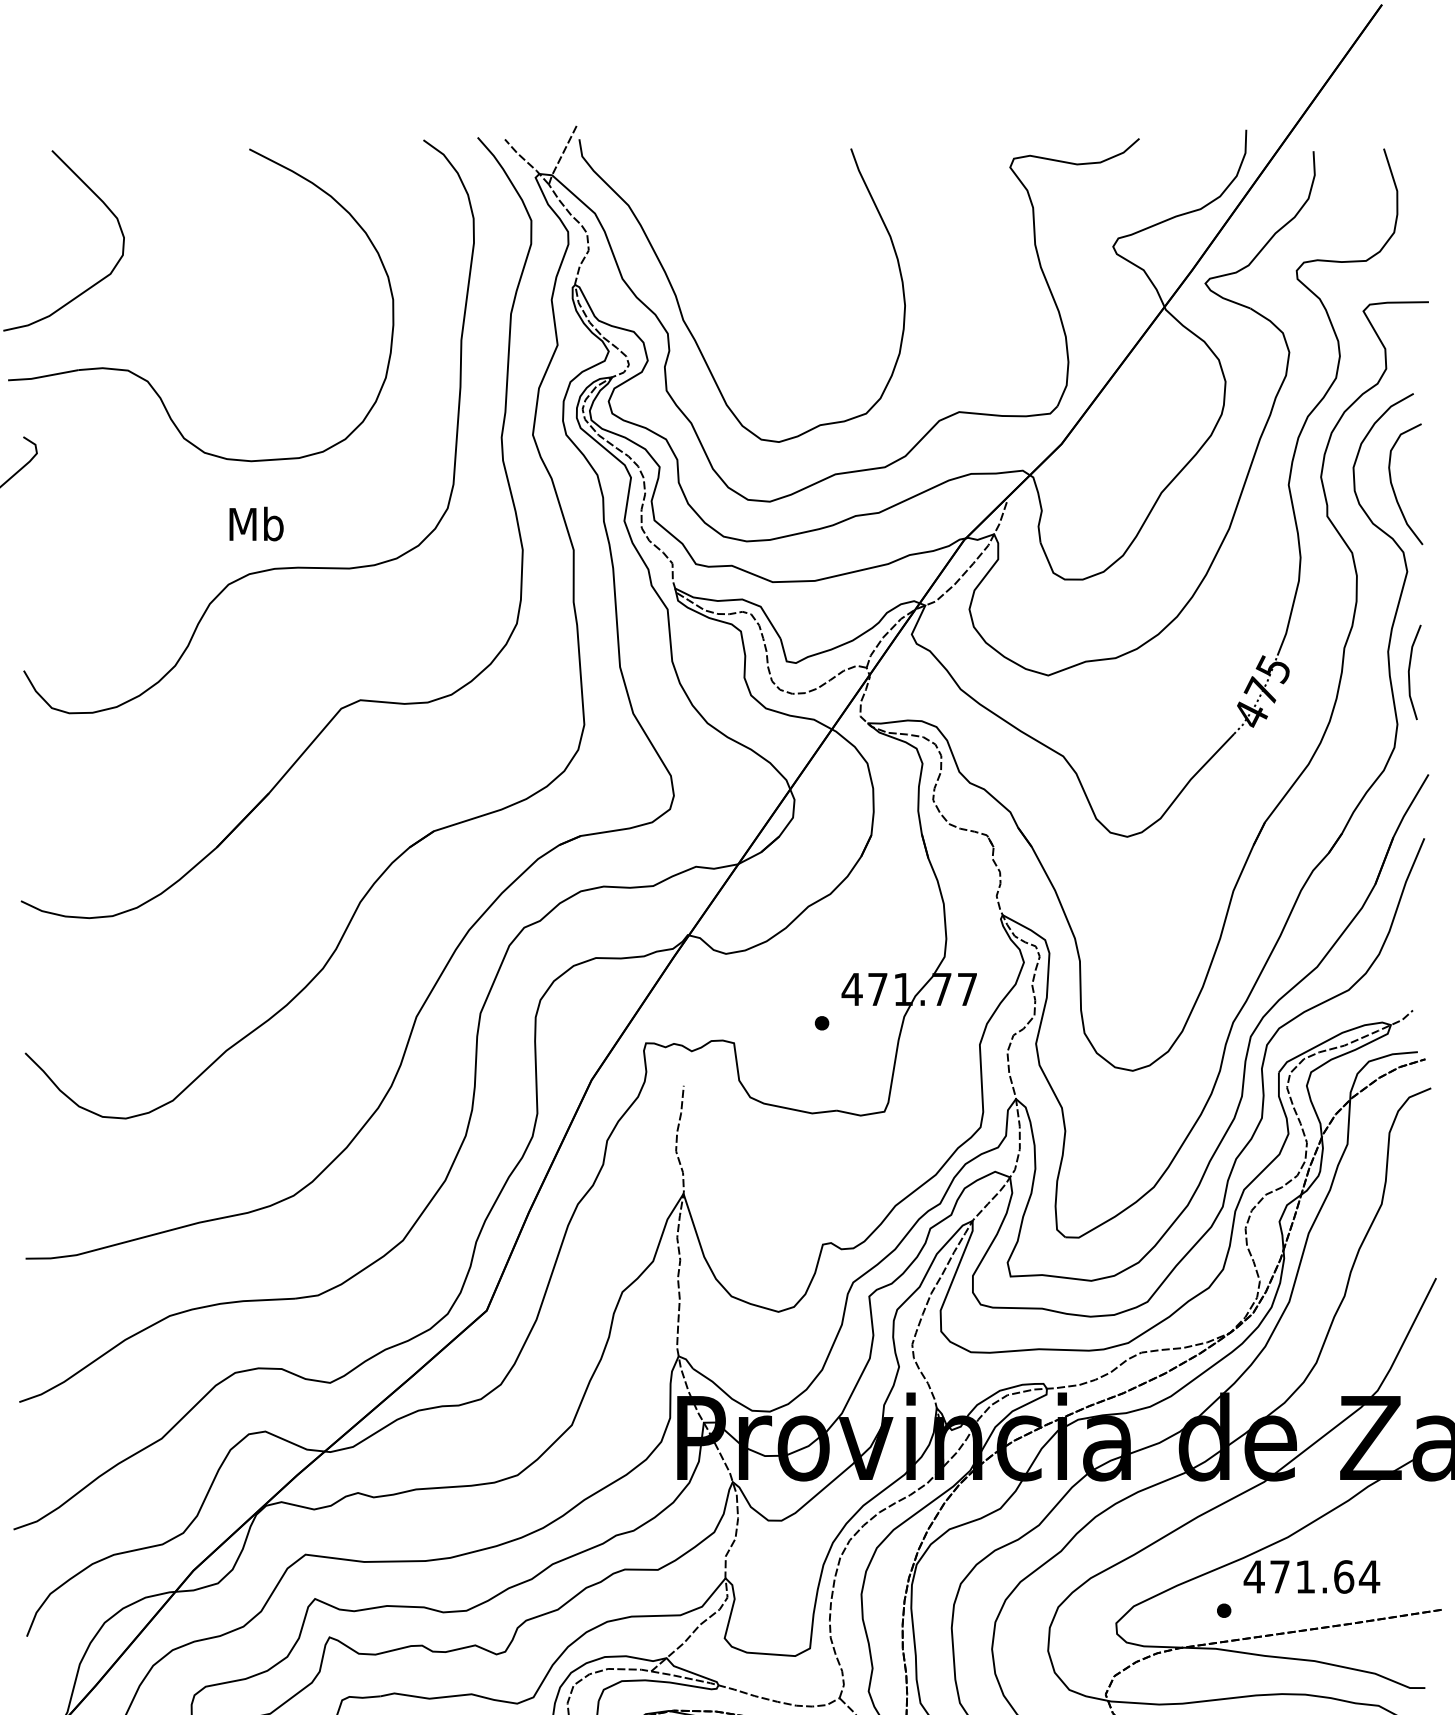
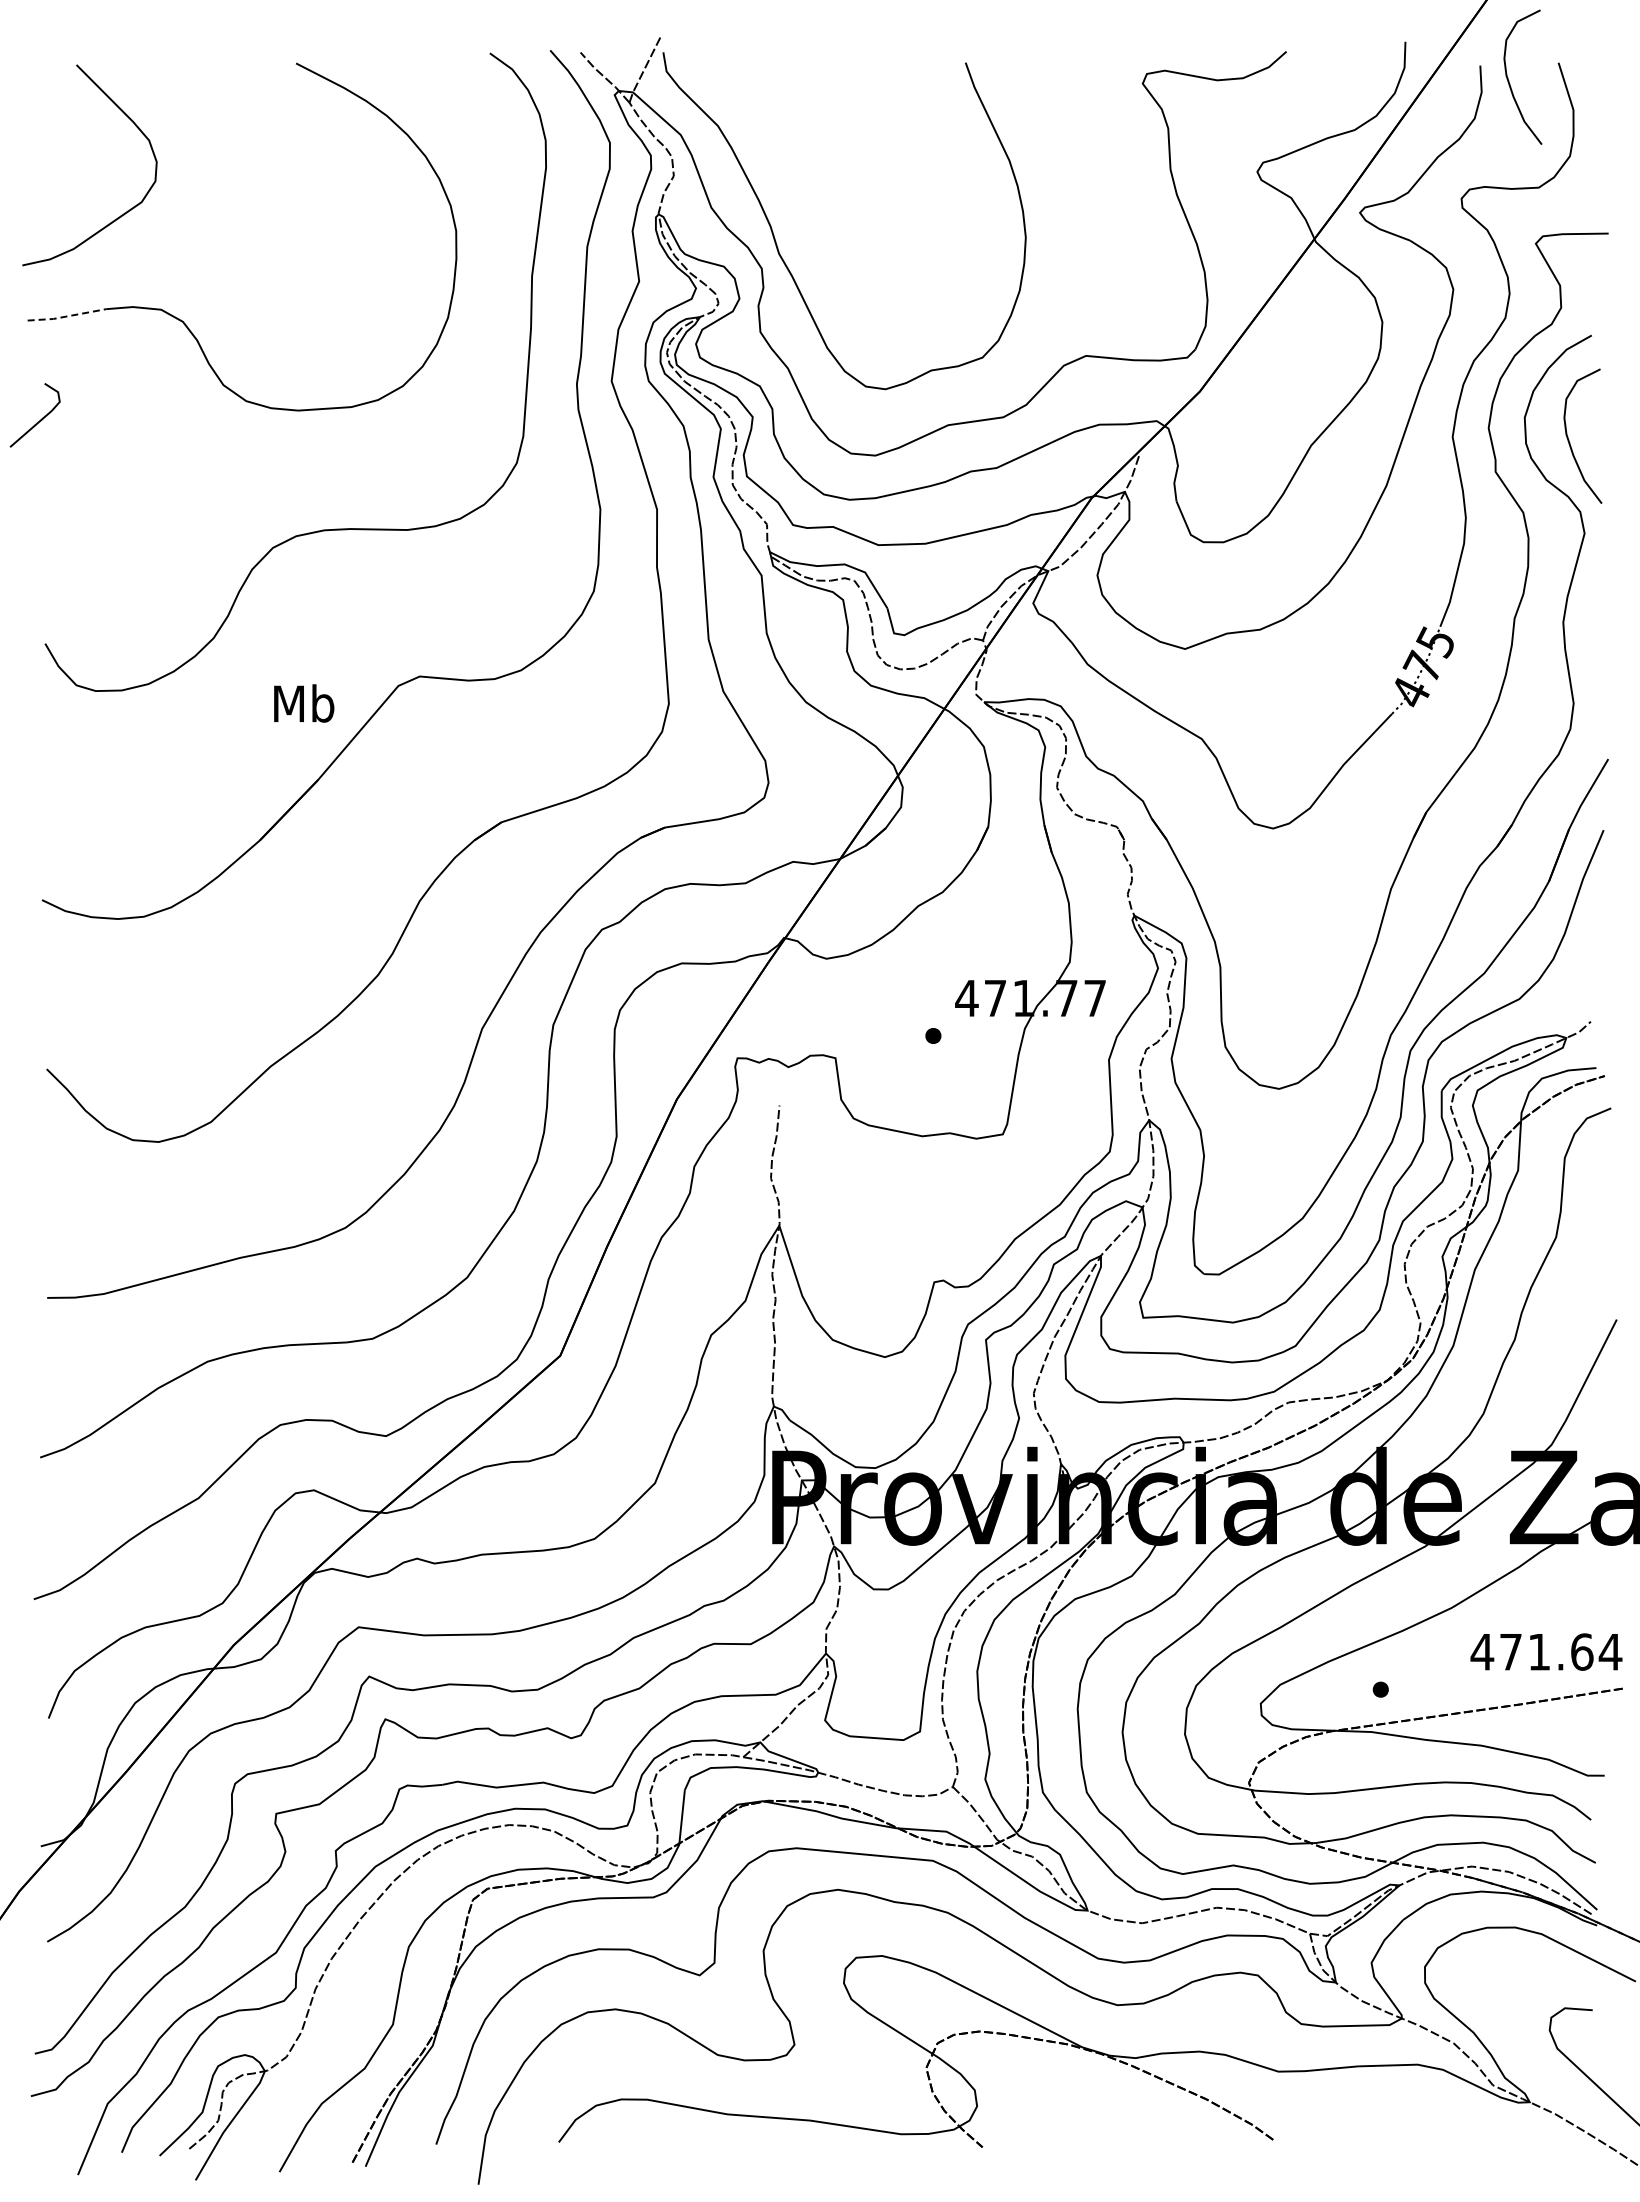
curve: (1339, 164) -> (1509, 80), added
line: (43, 376) -> (67, 316), solid -> dashed
text: (256, 524) -> (304, 703), moved
line: (1409, 672) -> (1587, 645), removed
text: (1311, 1576) -> (1546, 1651), moved

